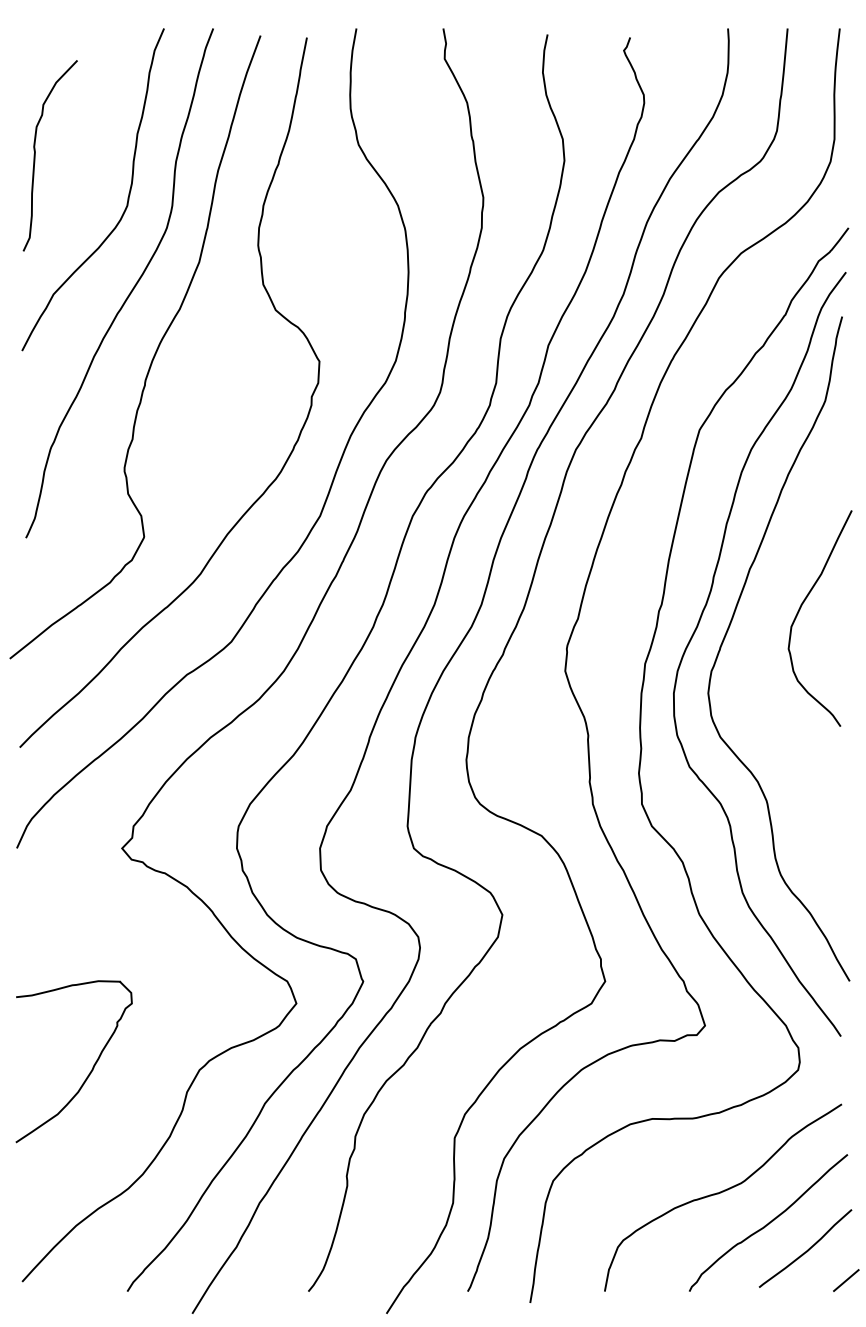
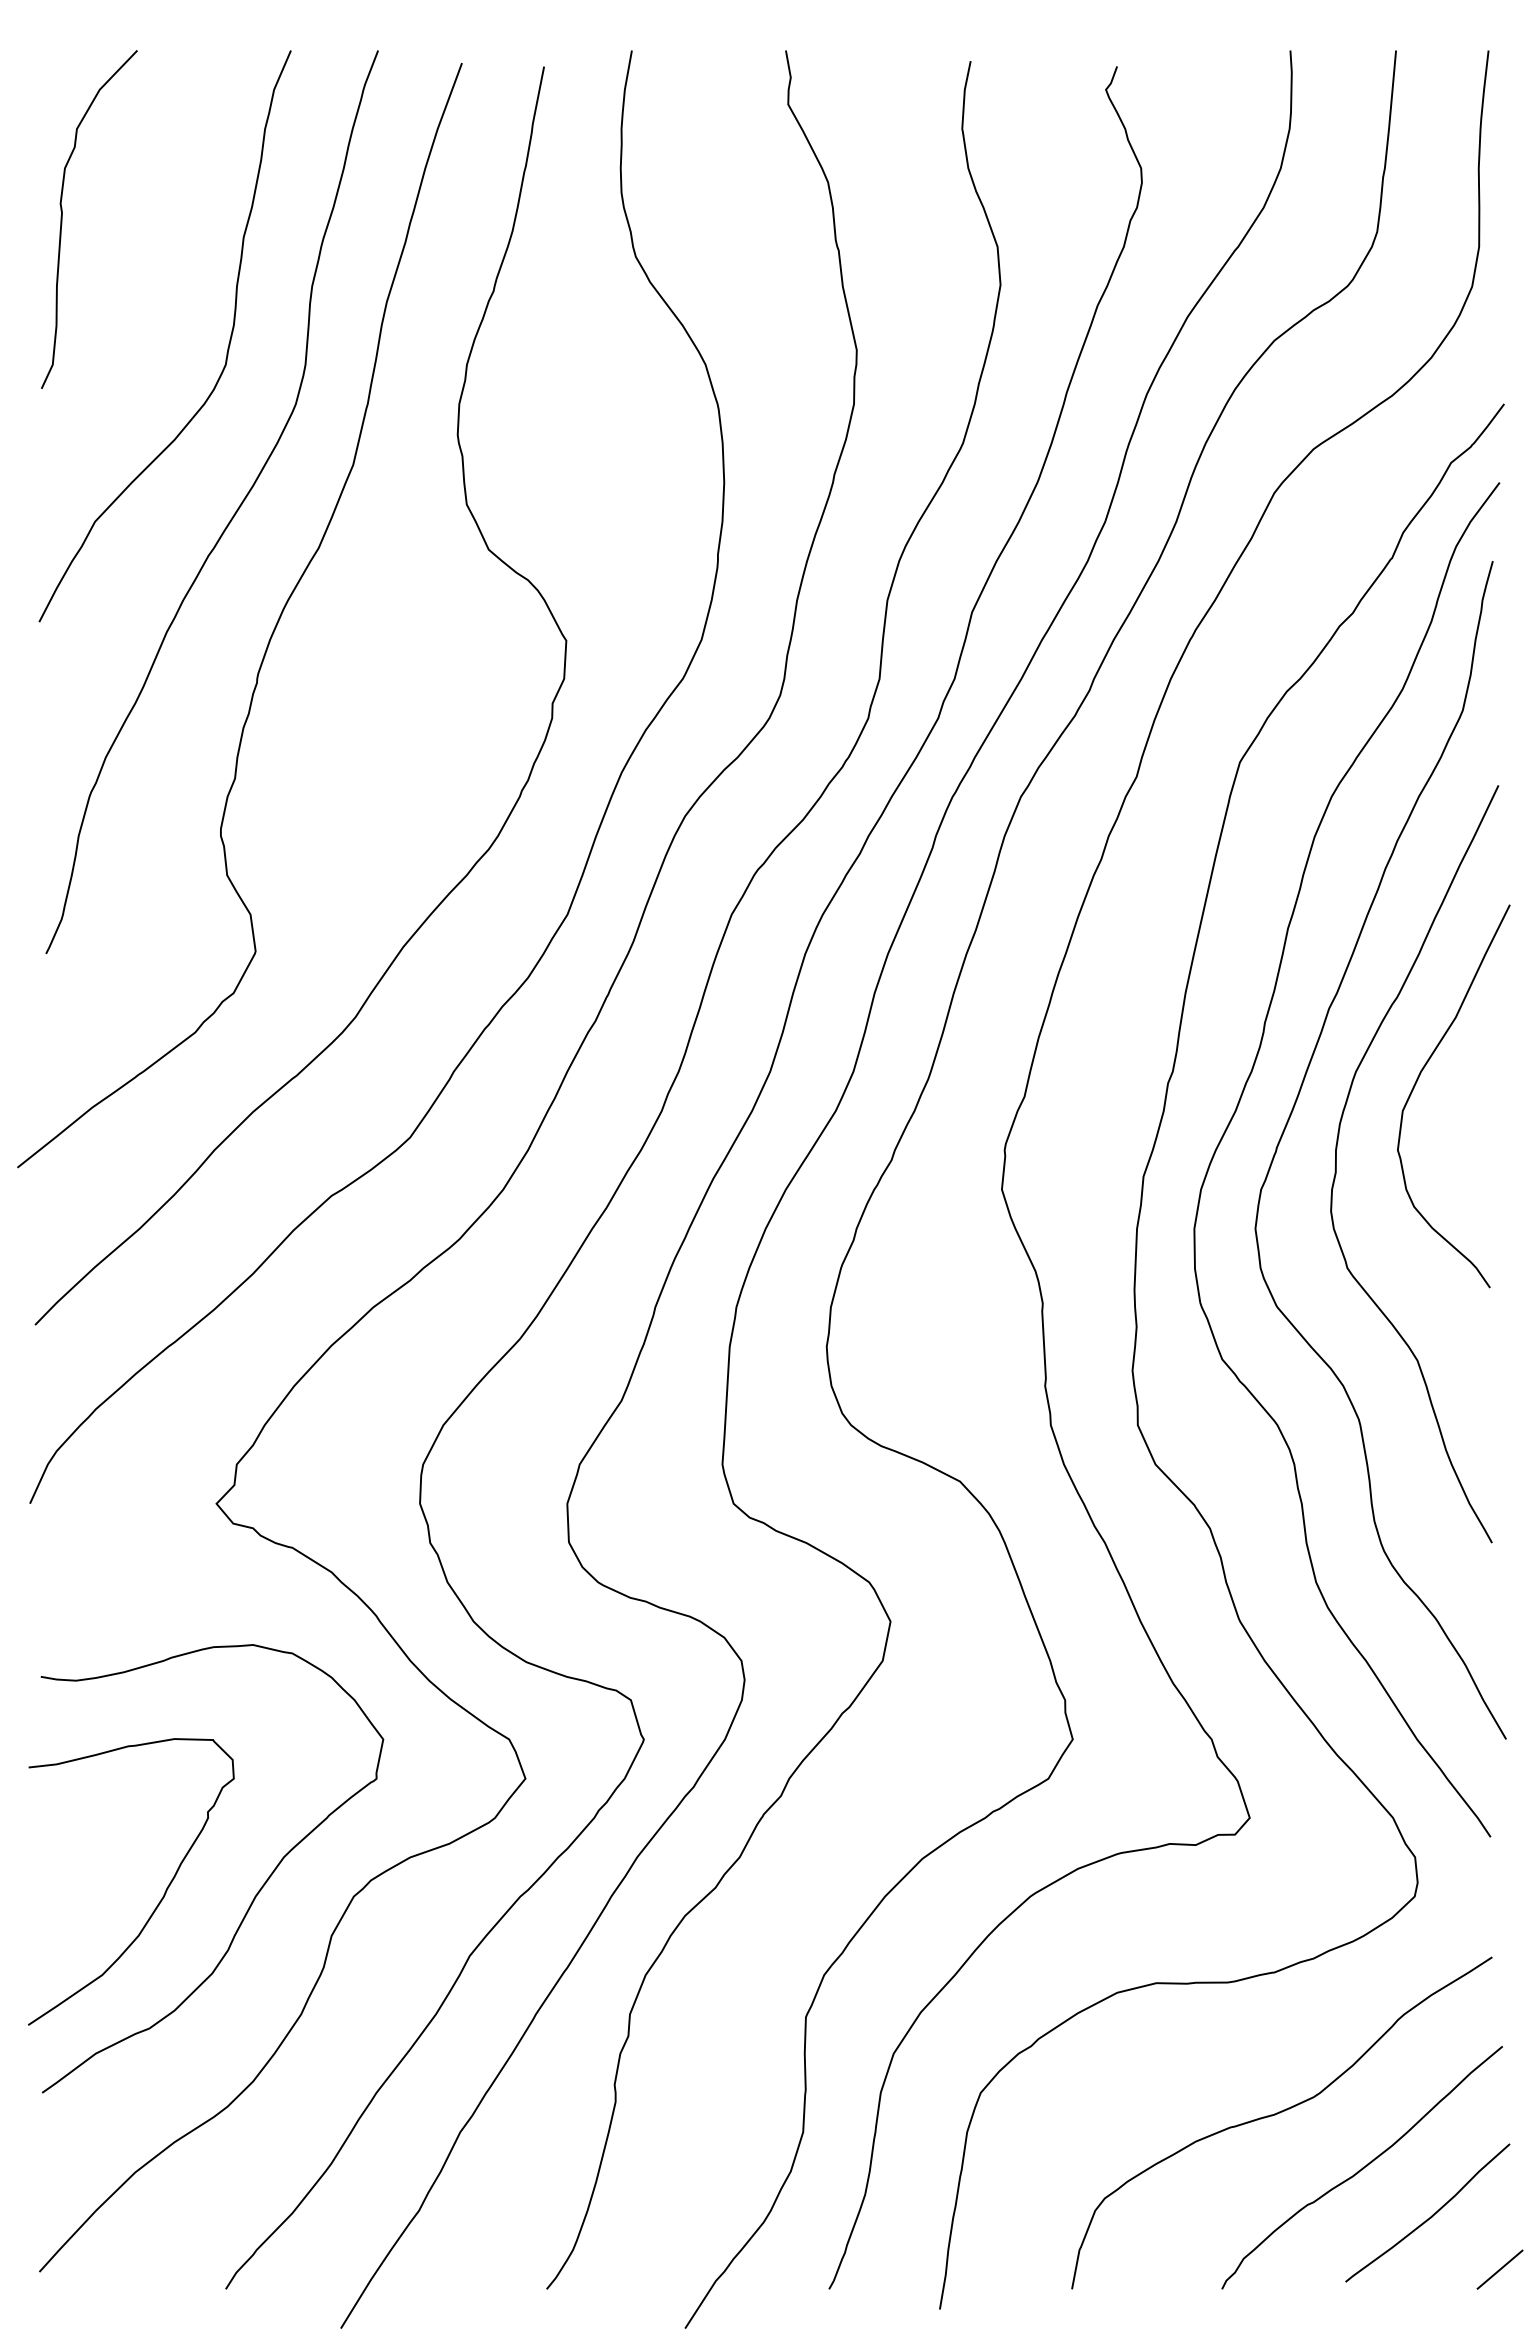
curve: (35, 155) -> (62, 218), moved
curve: (754, 656) -> (1337, 1163), added
curve: (142, 1070) -> (252, 1897), added

